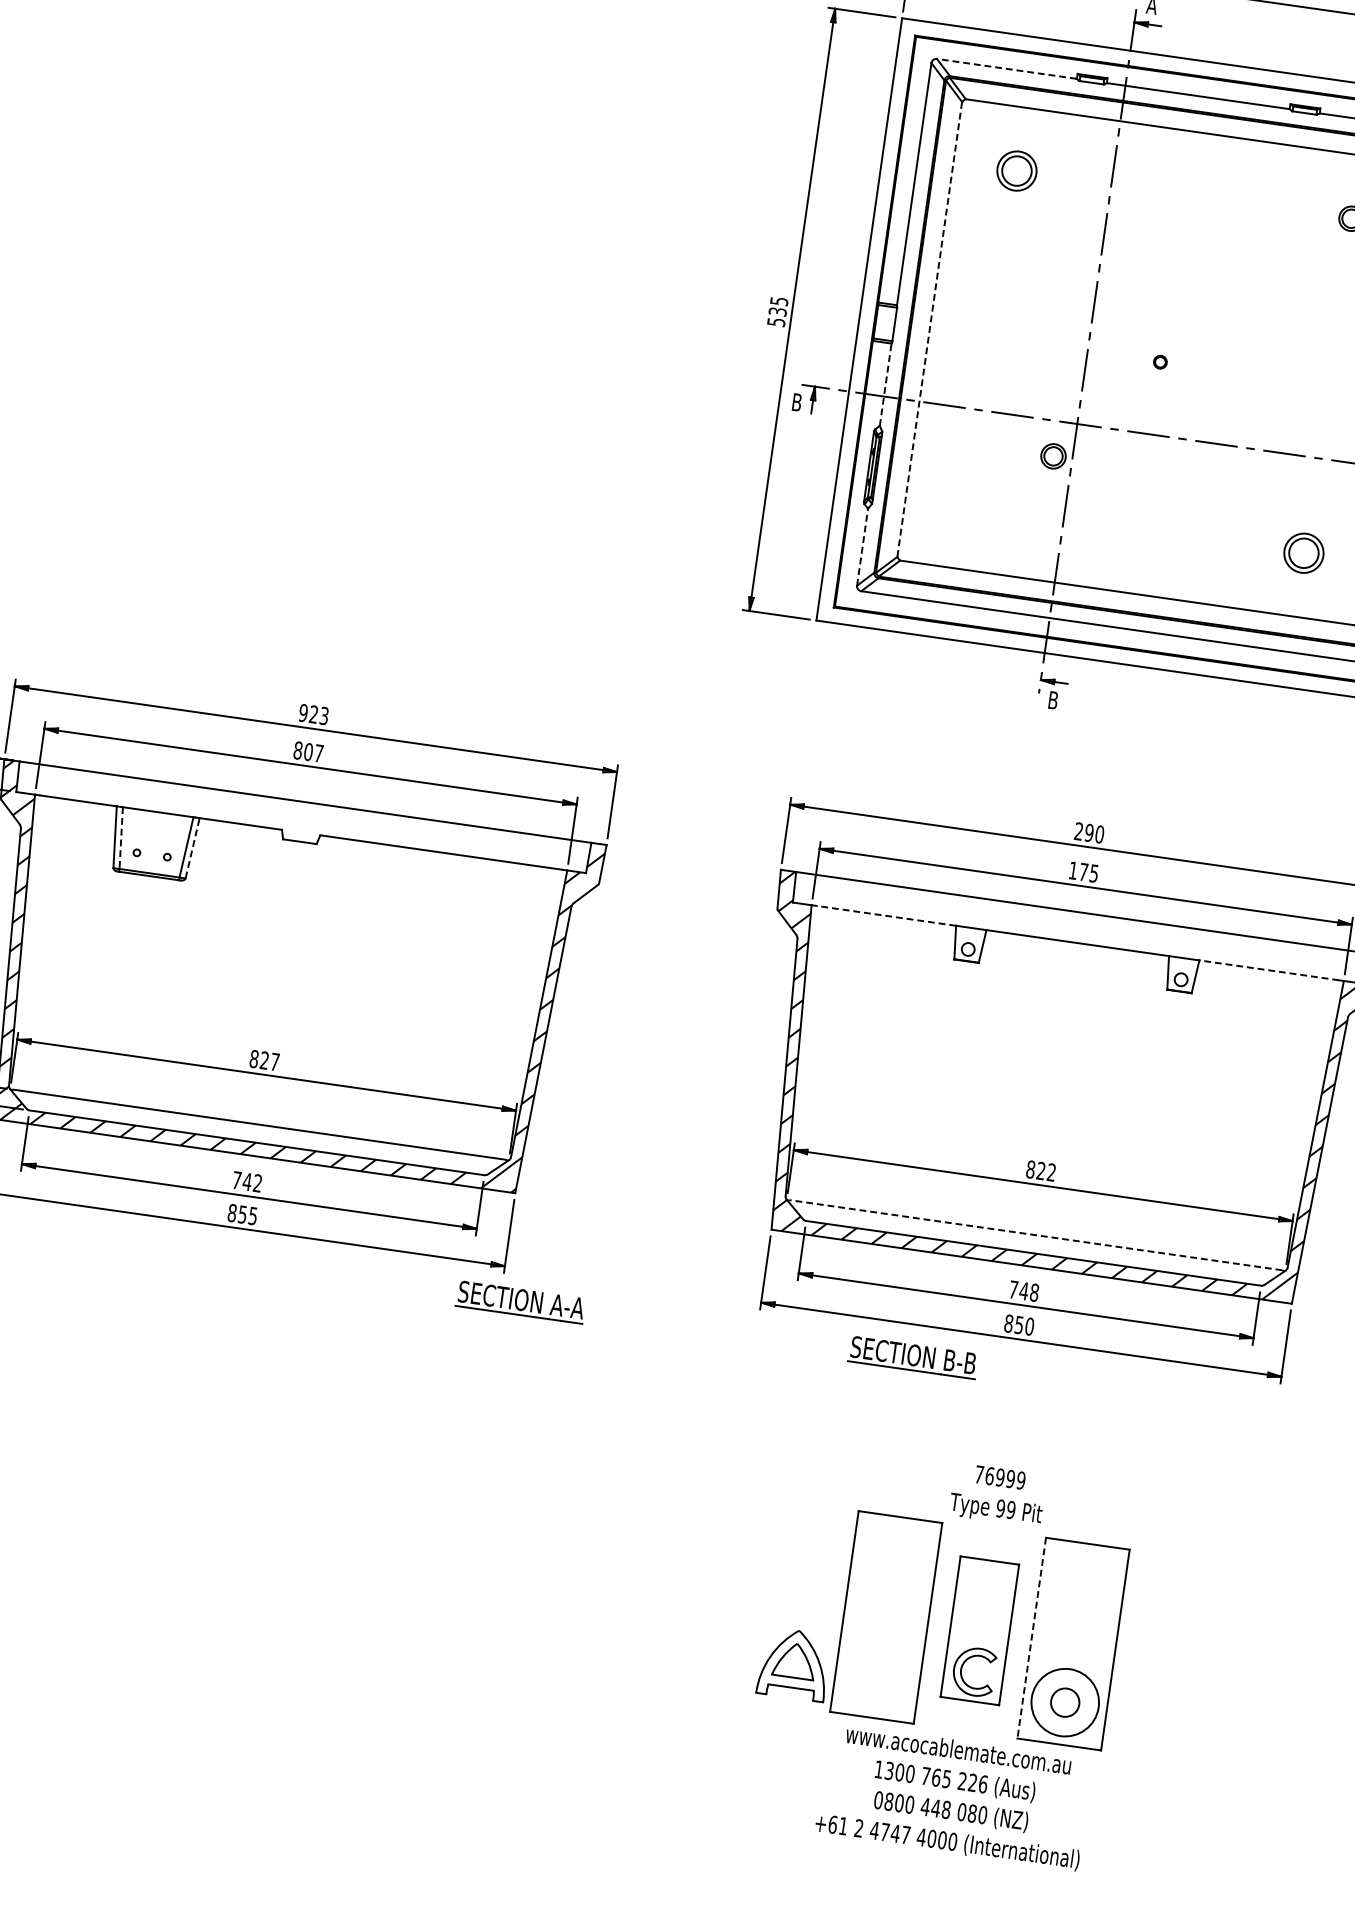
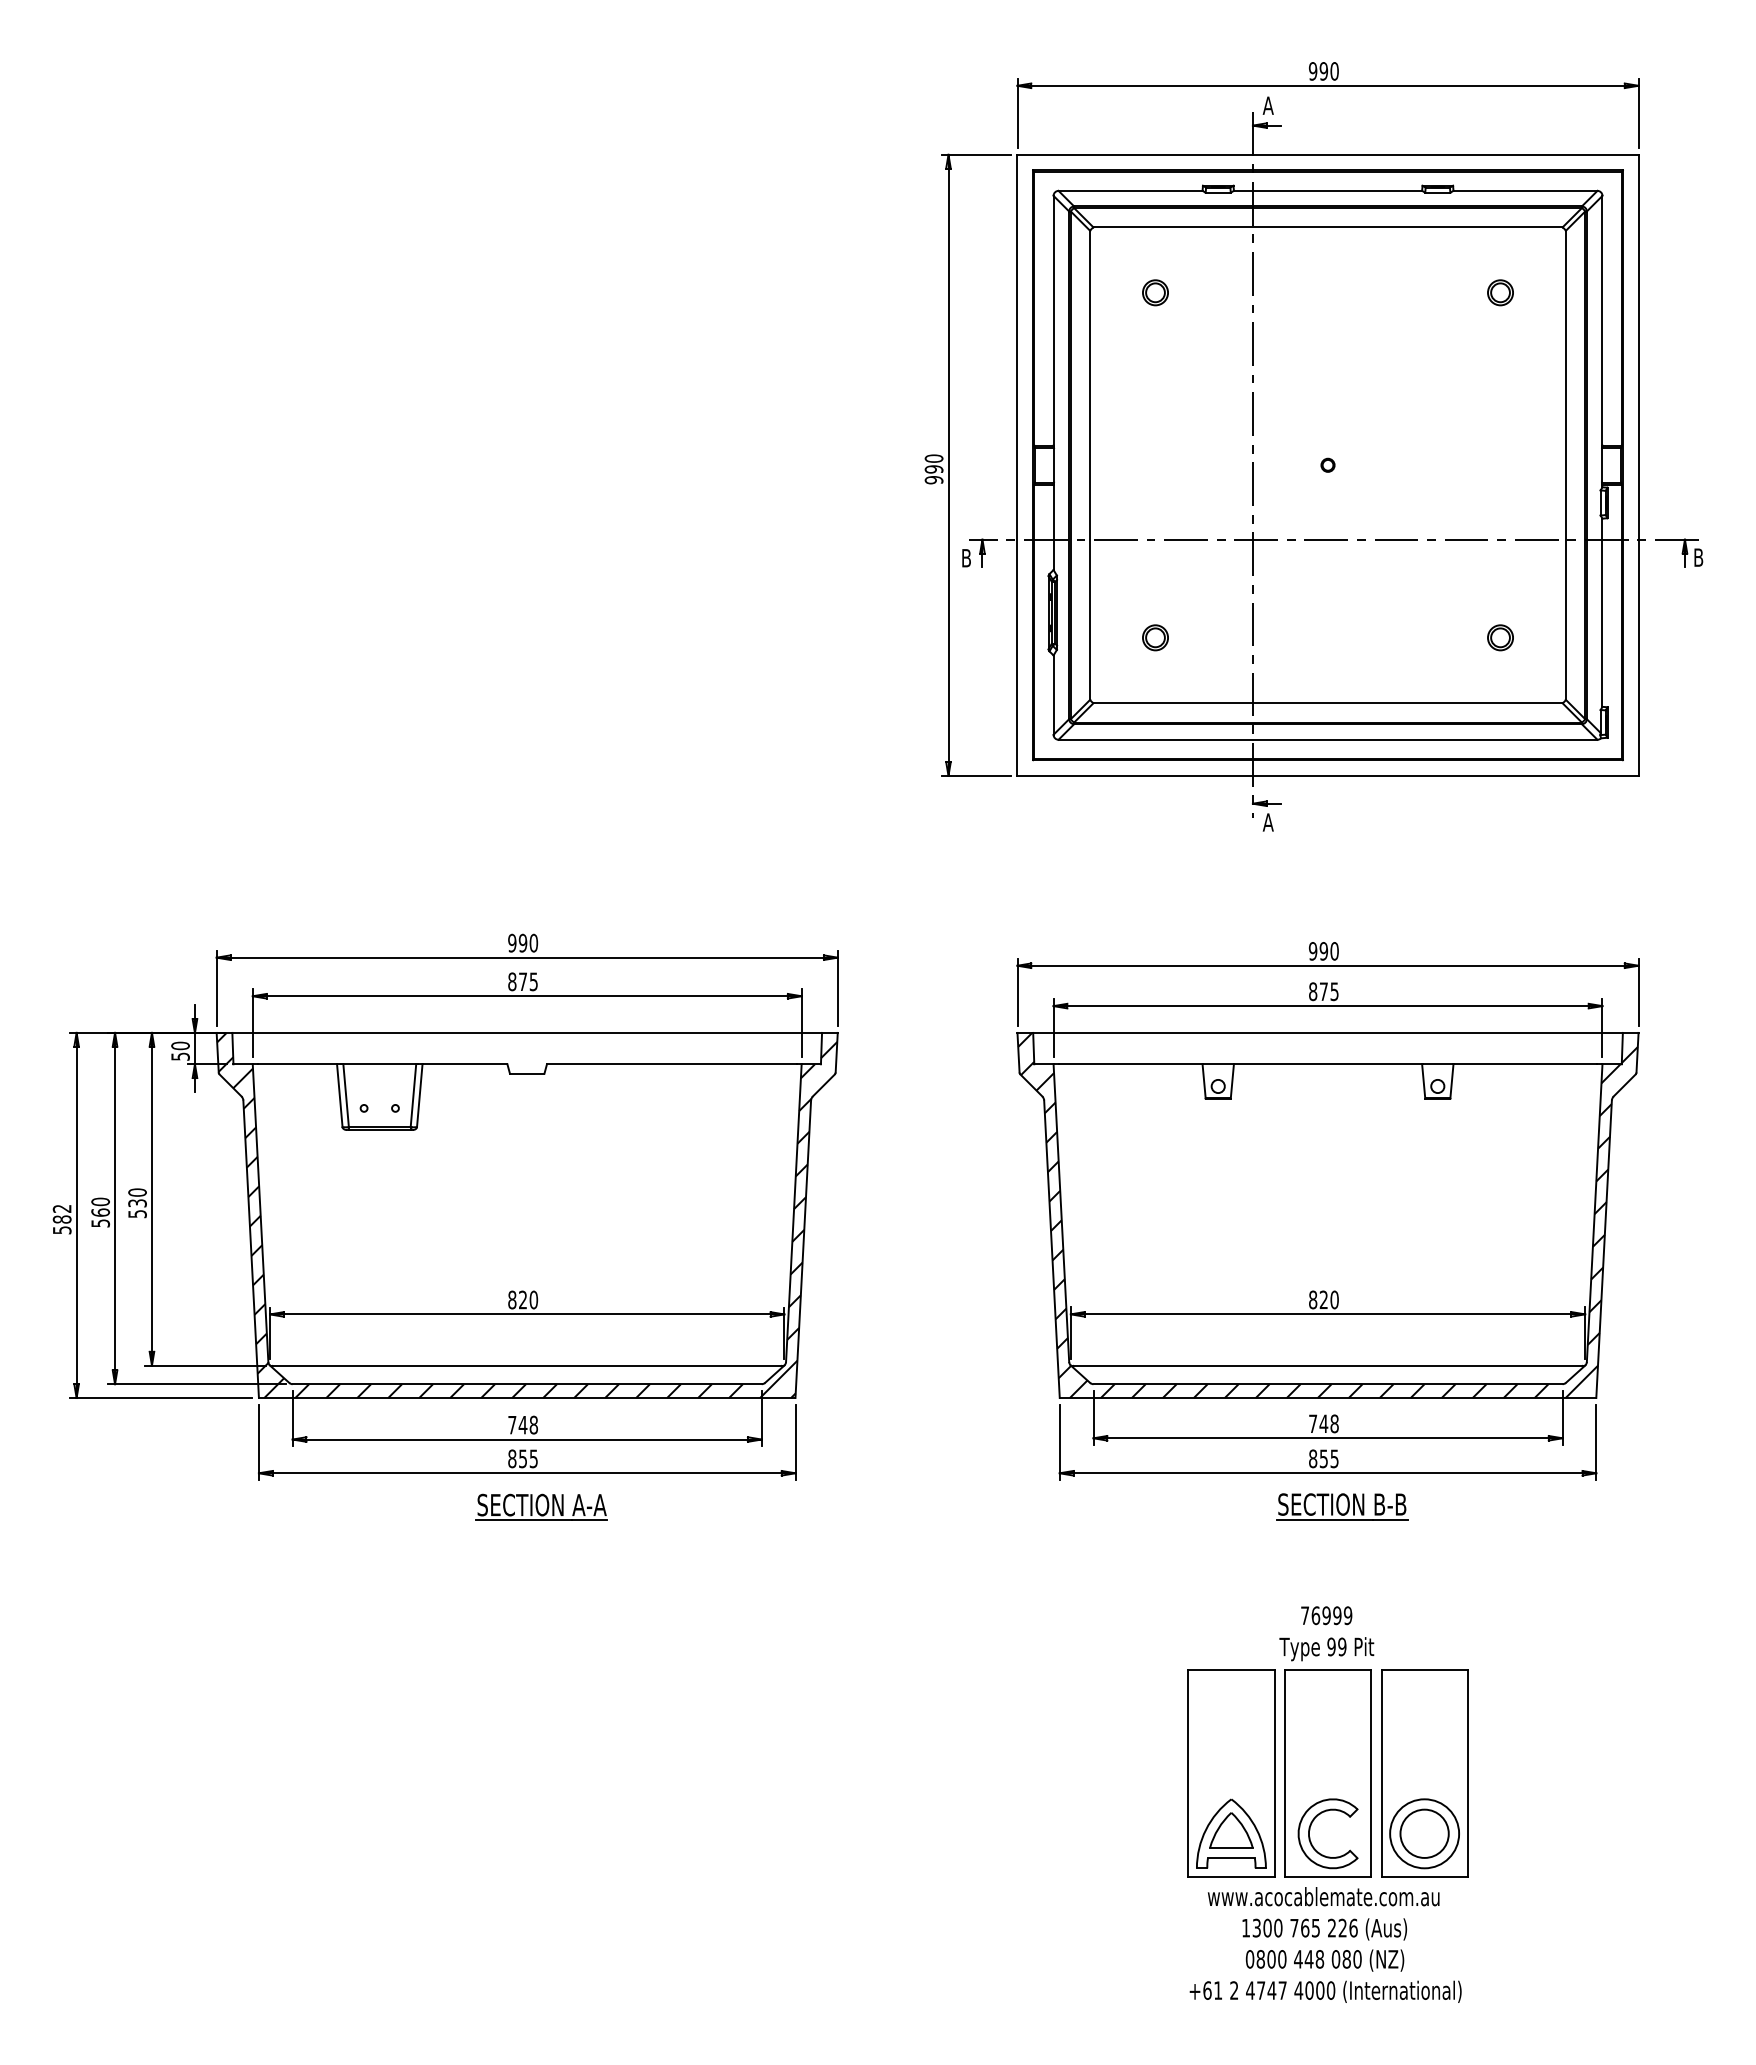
line: (1006, 68) -> (1130, 190), dashed -> solid
part: (1016, 170) -> (1155, 292), size x0.62
text: (777, 311) -> (933, 469), 535 -> 990
line: (930, 329) -> (1090, 465), dashed -> solid
line: (885, 384) -> (1053, 527), dashed -> solid
part: (1053, 456) -> (1155, 637), moved
line: (862, 547) -> (1053, 695), dashed -> solid
part: (1303, 553) -> (1500, 637), size x0.62
text: (1052, 700) -> (1267, 822), B -> A
text: (319, 714) -> (528, 942), 923 -> 990
text: (312, 752) -> (527, 981), 807 -> 875
text: (1078, 831) -> (1312, 951), 290 -> 990
line: (121, 837) -> (346, 1095), dashed -> solid
line: (192, 847) -> (419, 1095), dashed -> solid
text: (1073, 870) -> (1313, 991), 175 -> 875
line: (886, 916) -> (1130, 1064), dashed -> solid
line: (1269, 970) -> (1525, 1064), dashed -> solid
text: (274, 1061) -> (533, 1299), 827 -> 820
text: (1051, 1172) -> (1334, 1299), 822 -> 820
text: (257, 1182) -> (533, 1424), 742 -> 748
line: (1036, 1235) -> (1328, 1365), dashed -> solid
part: (520, 1301) -> (541, 1506), moved
text: (1029, 1326) -> (1334, 1458), 850 -> 855
part: (913, 1357) -> (1342, 1506), moved
part: (979, 1630) -> (1327, 1773), size x1.43
line: (1031, 1638) -> (1381, 1773), dashed -> solid
part: (794, 1663) -> (1231, 1833), moved
circle: (1065, 1702) -> (1424, 1833), size x1.67

